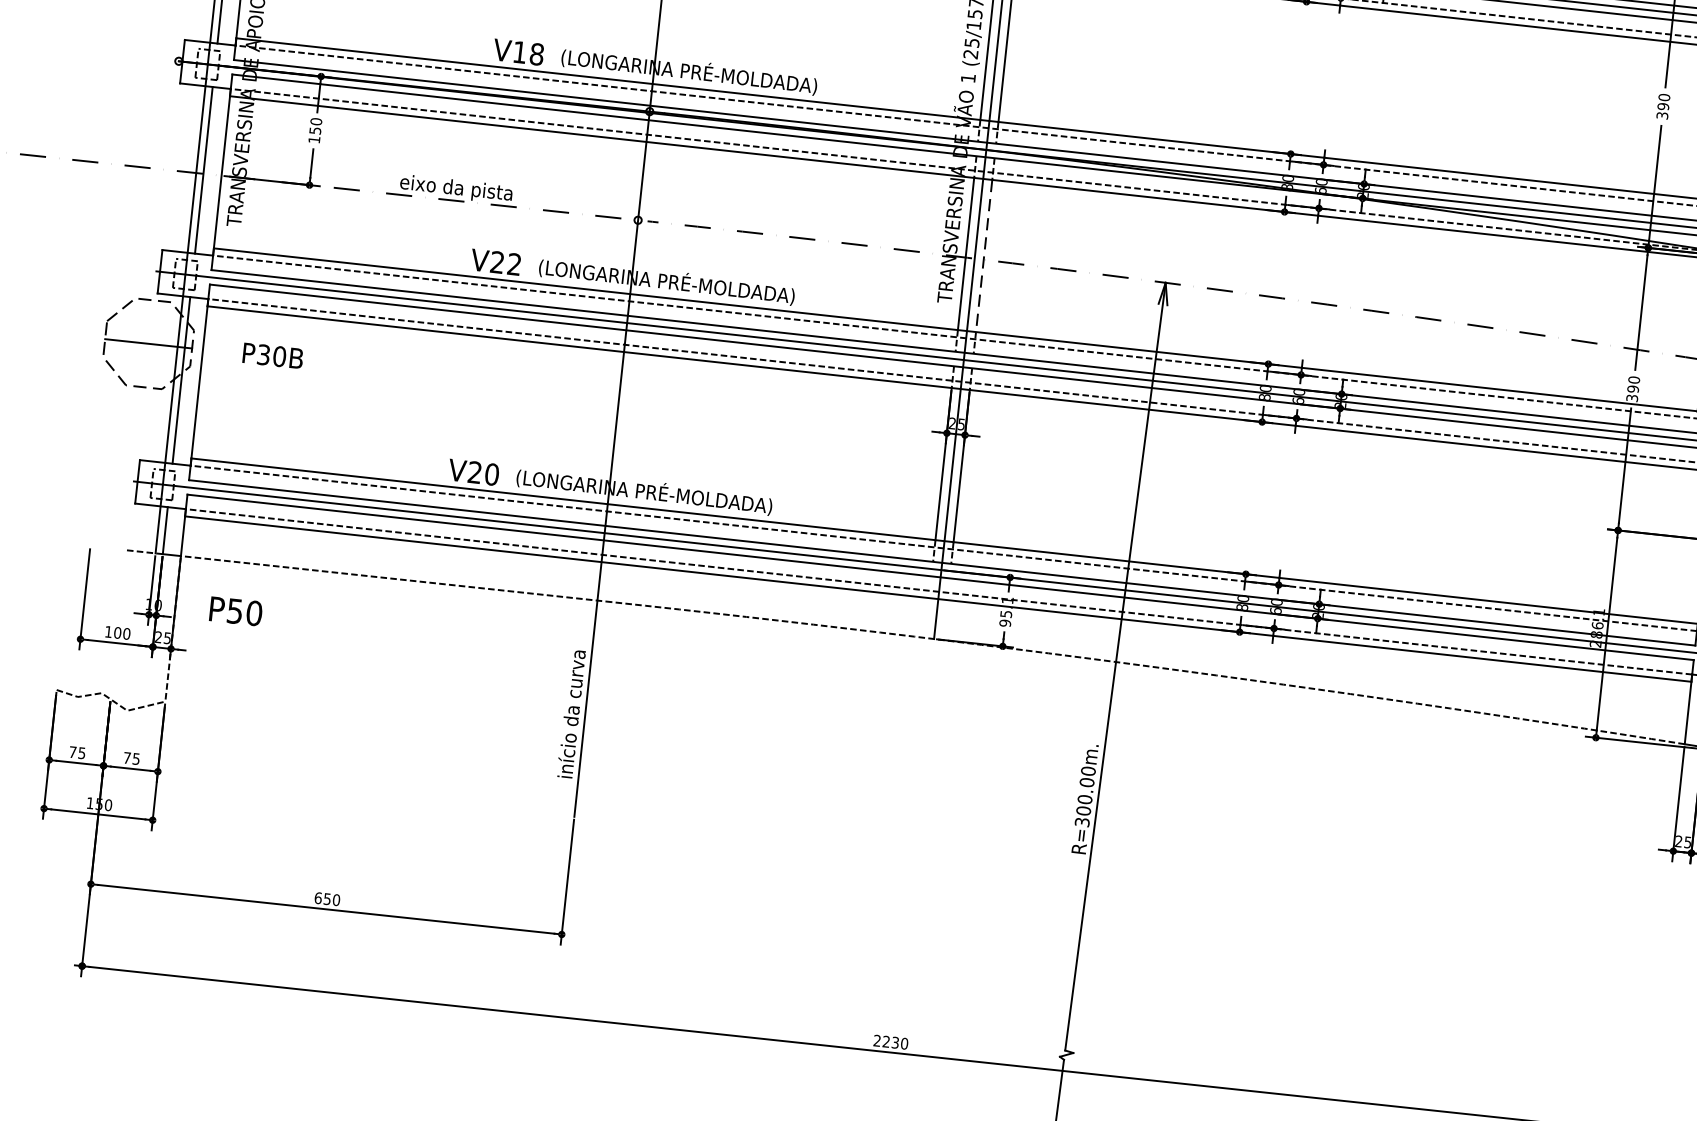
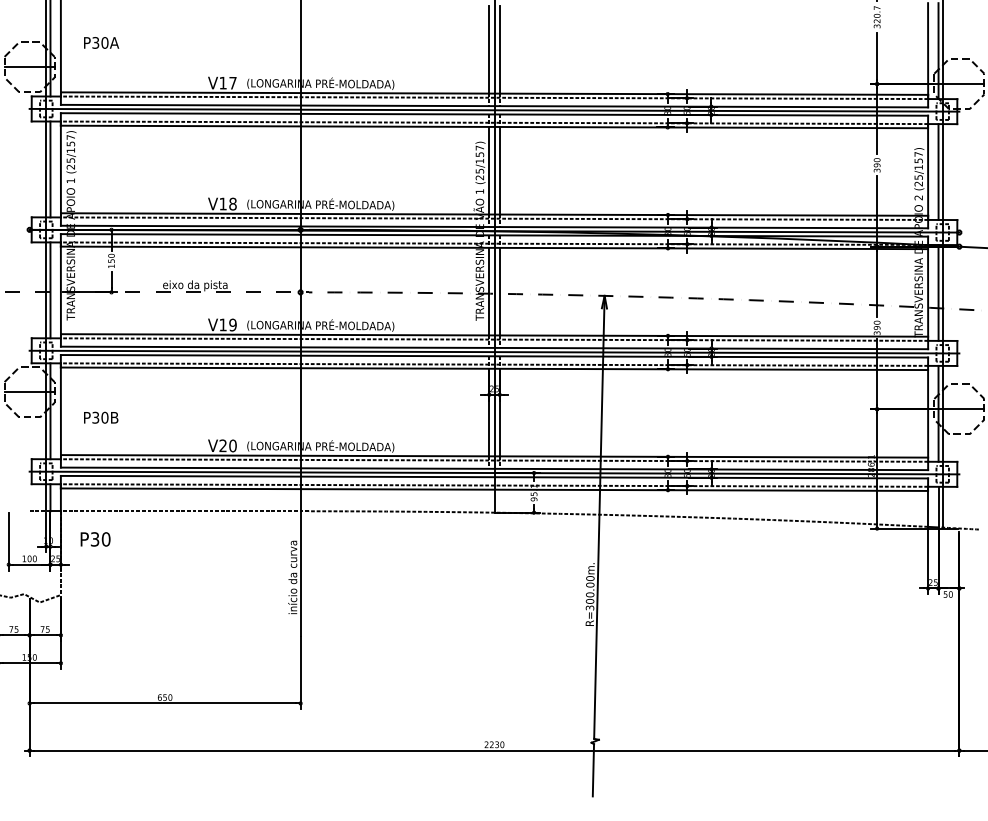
line: (983, 255) -> (499, 291), dashed -> solid
text: (505, 262) -> (227, 324), V22 -> V19
text: (273, 355) -> (101, 417), moved
text: (235, 609) -> (95, 538), P50 -> P30

